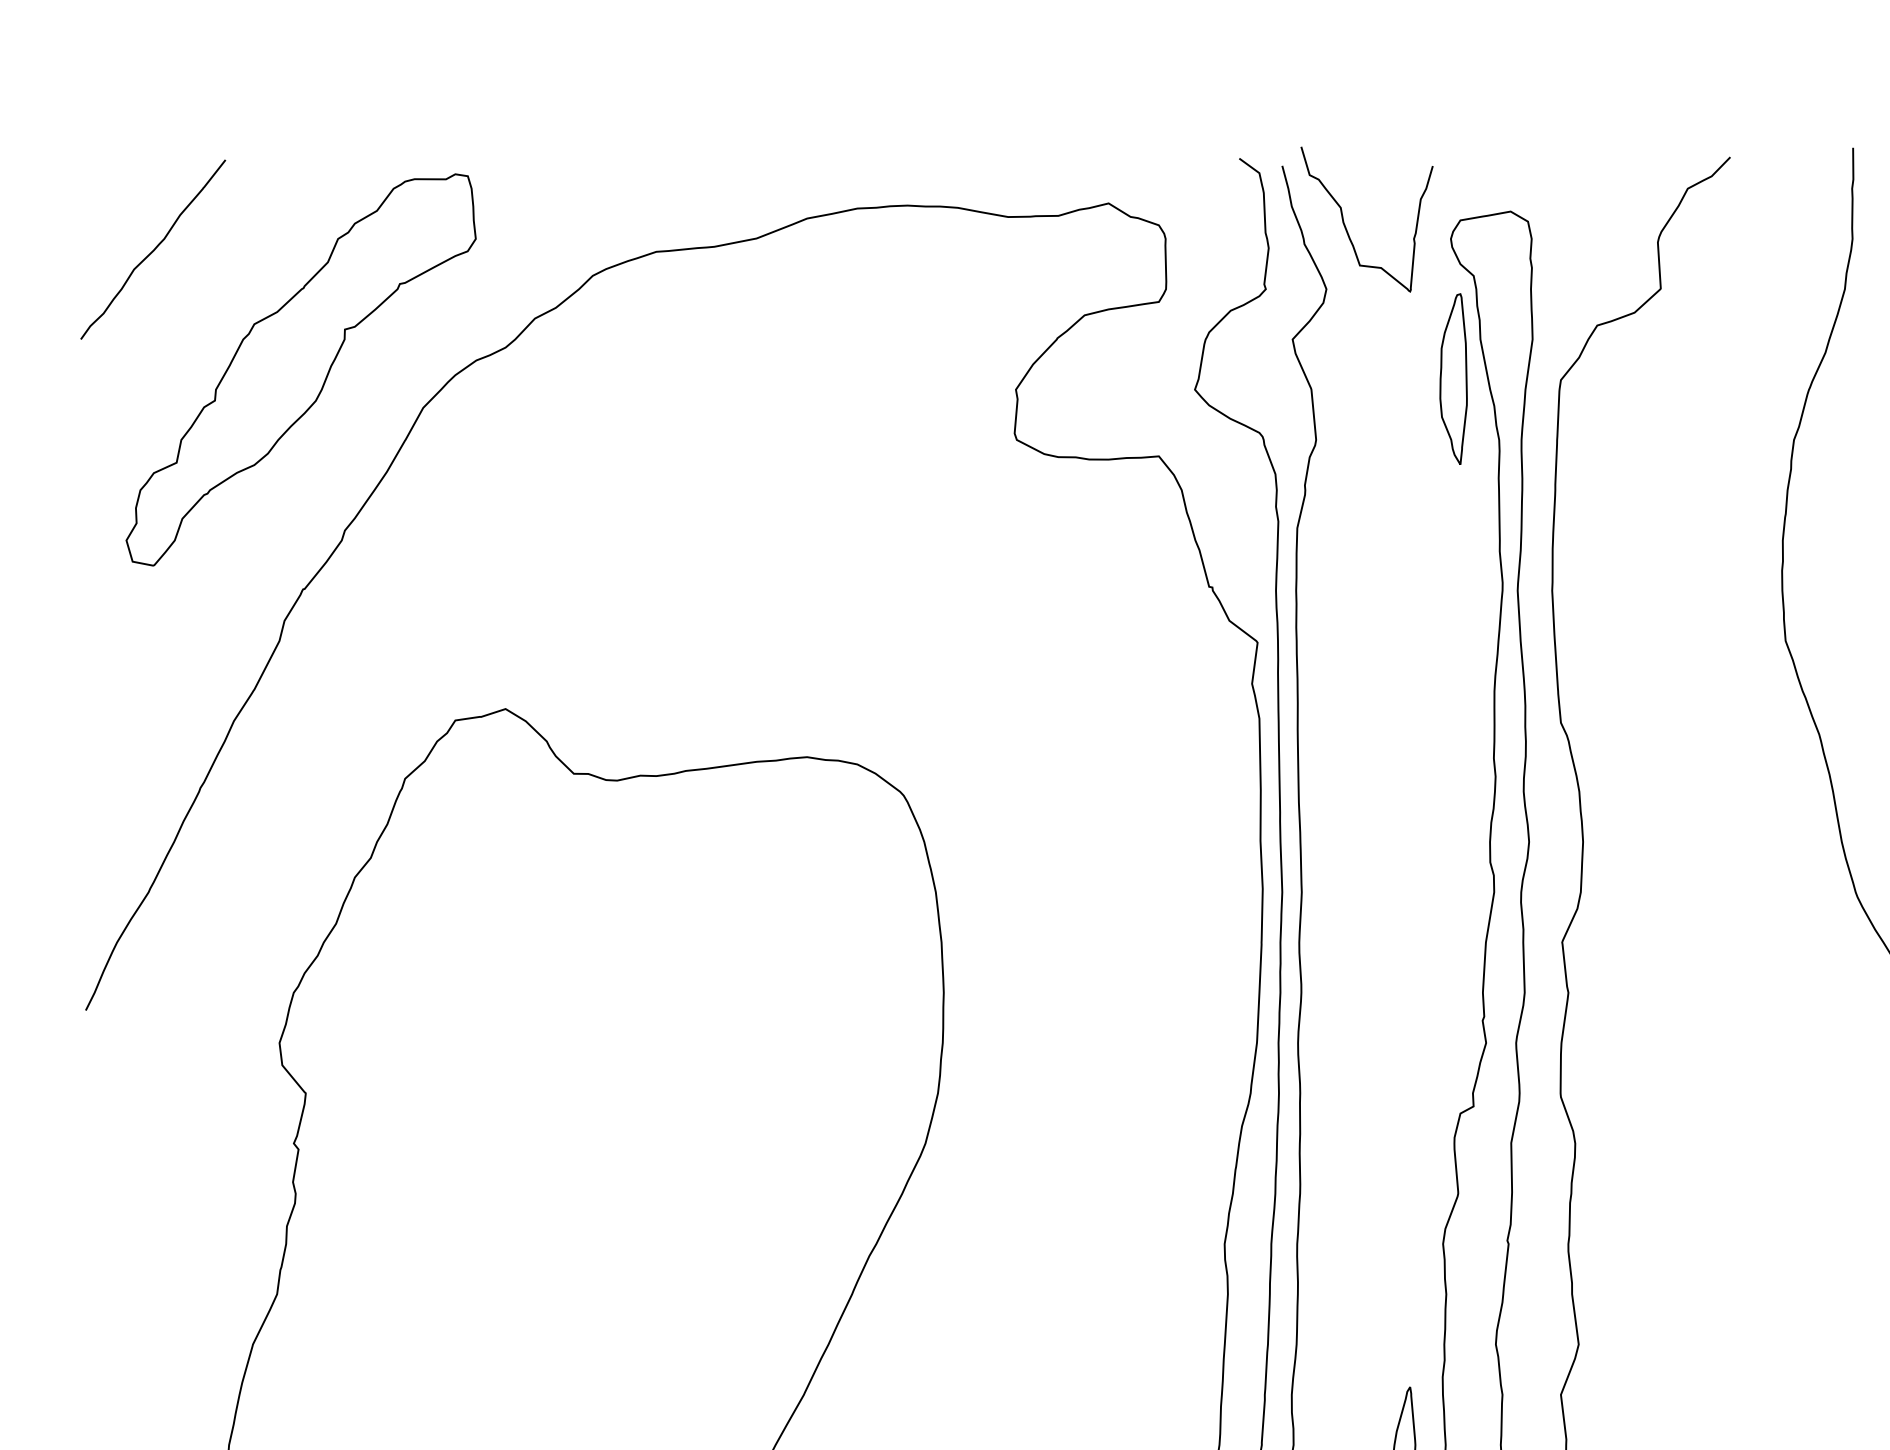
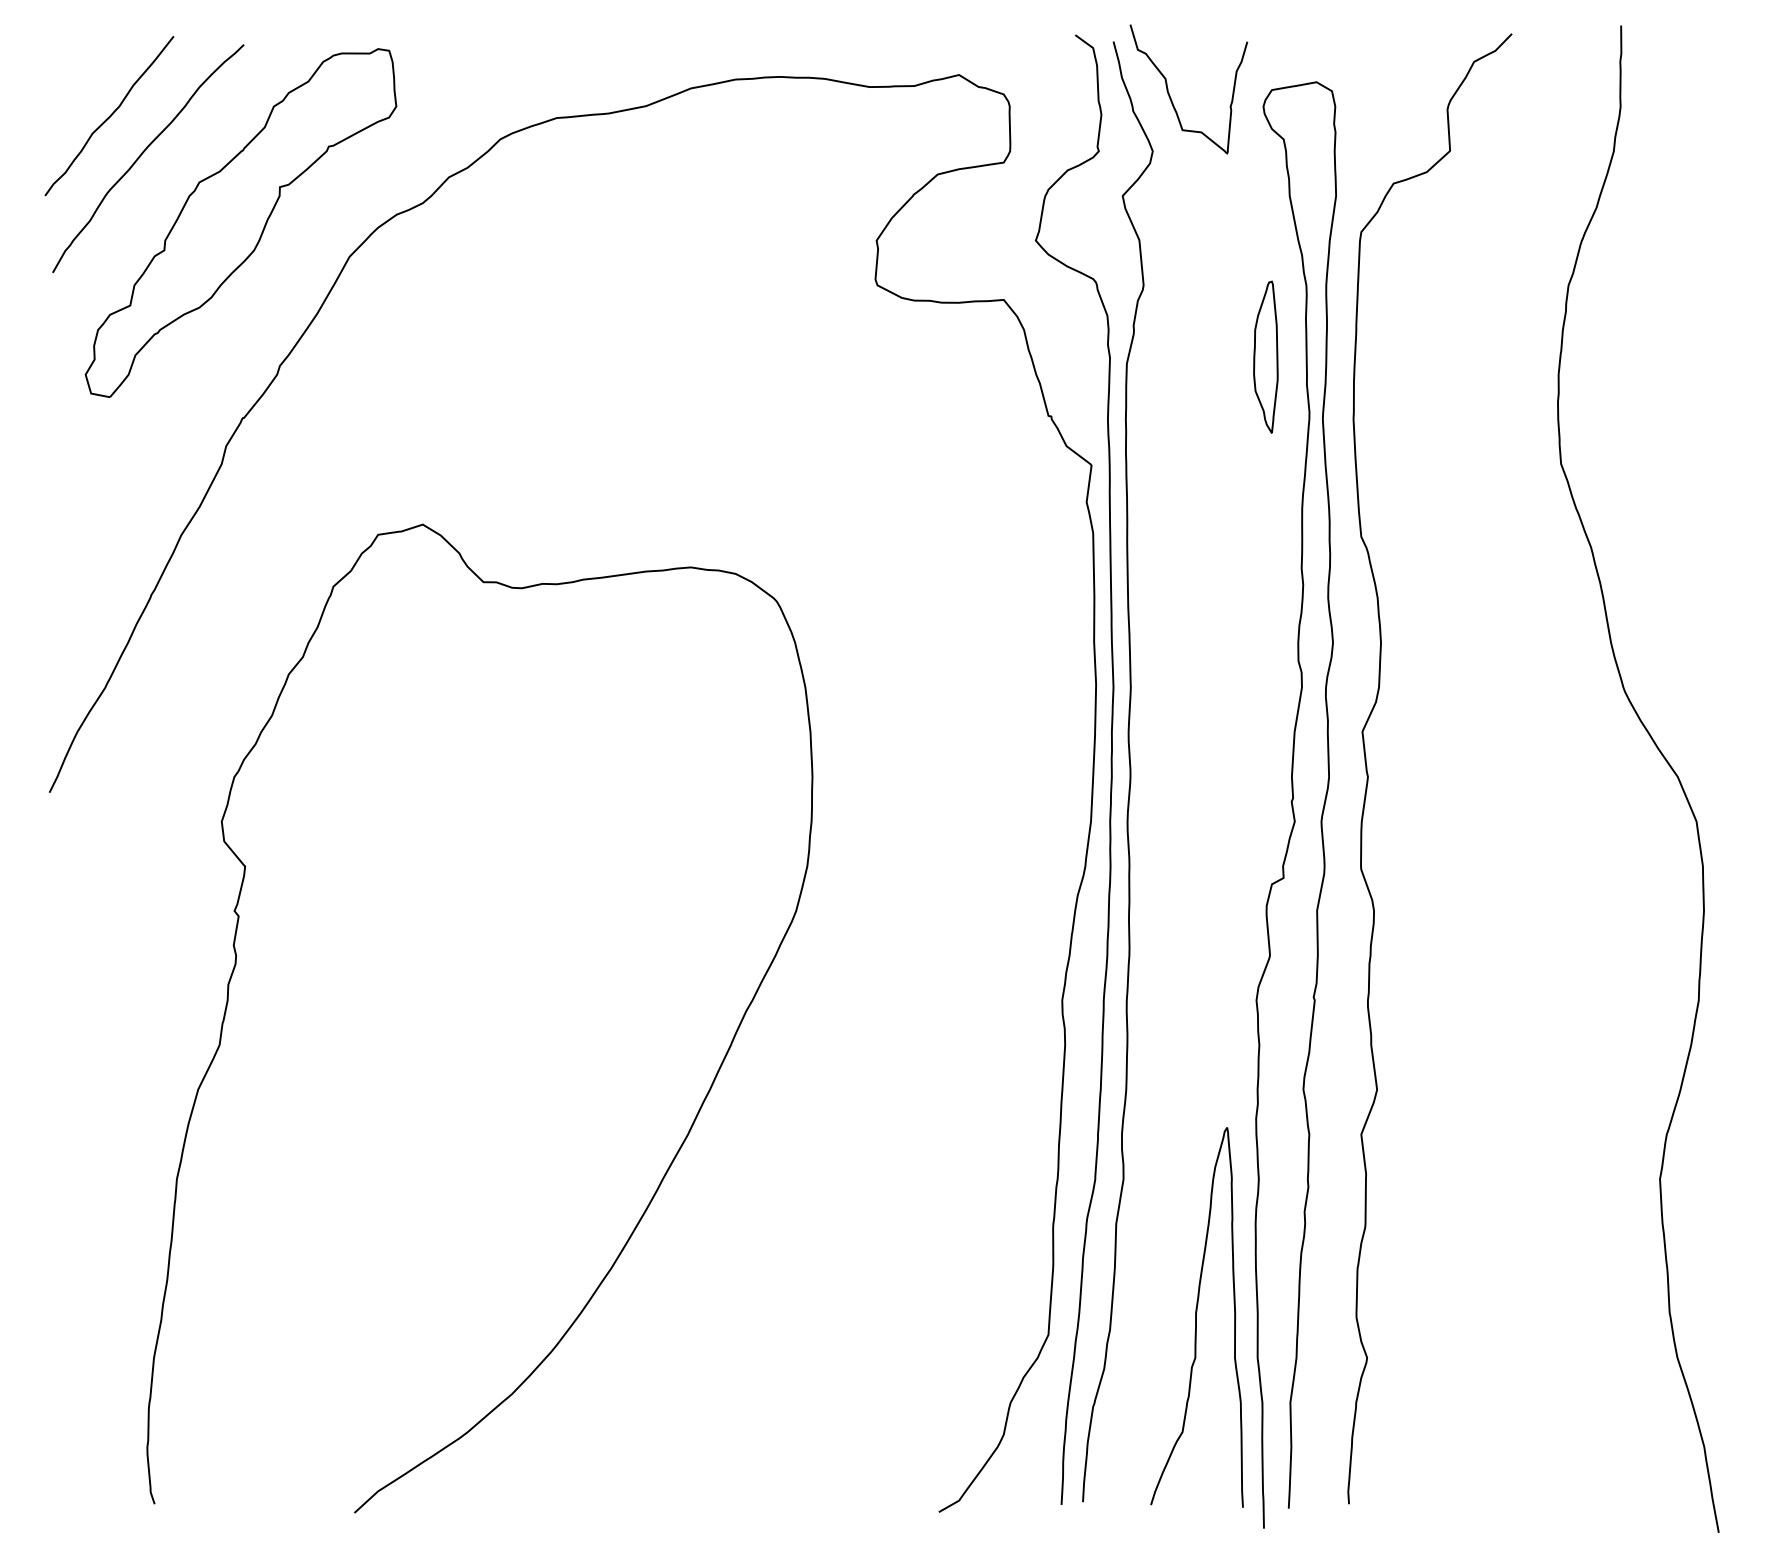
curve: (191, 291) -> (143, 153), added
part: (1453, 378) -> (1265, 356), moved

